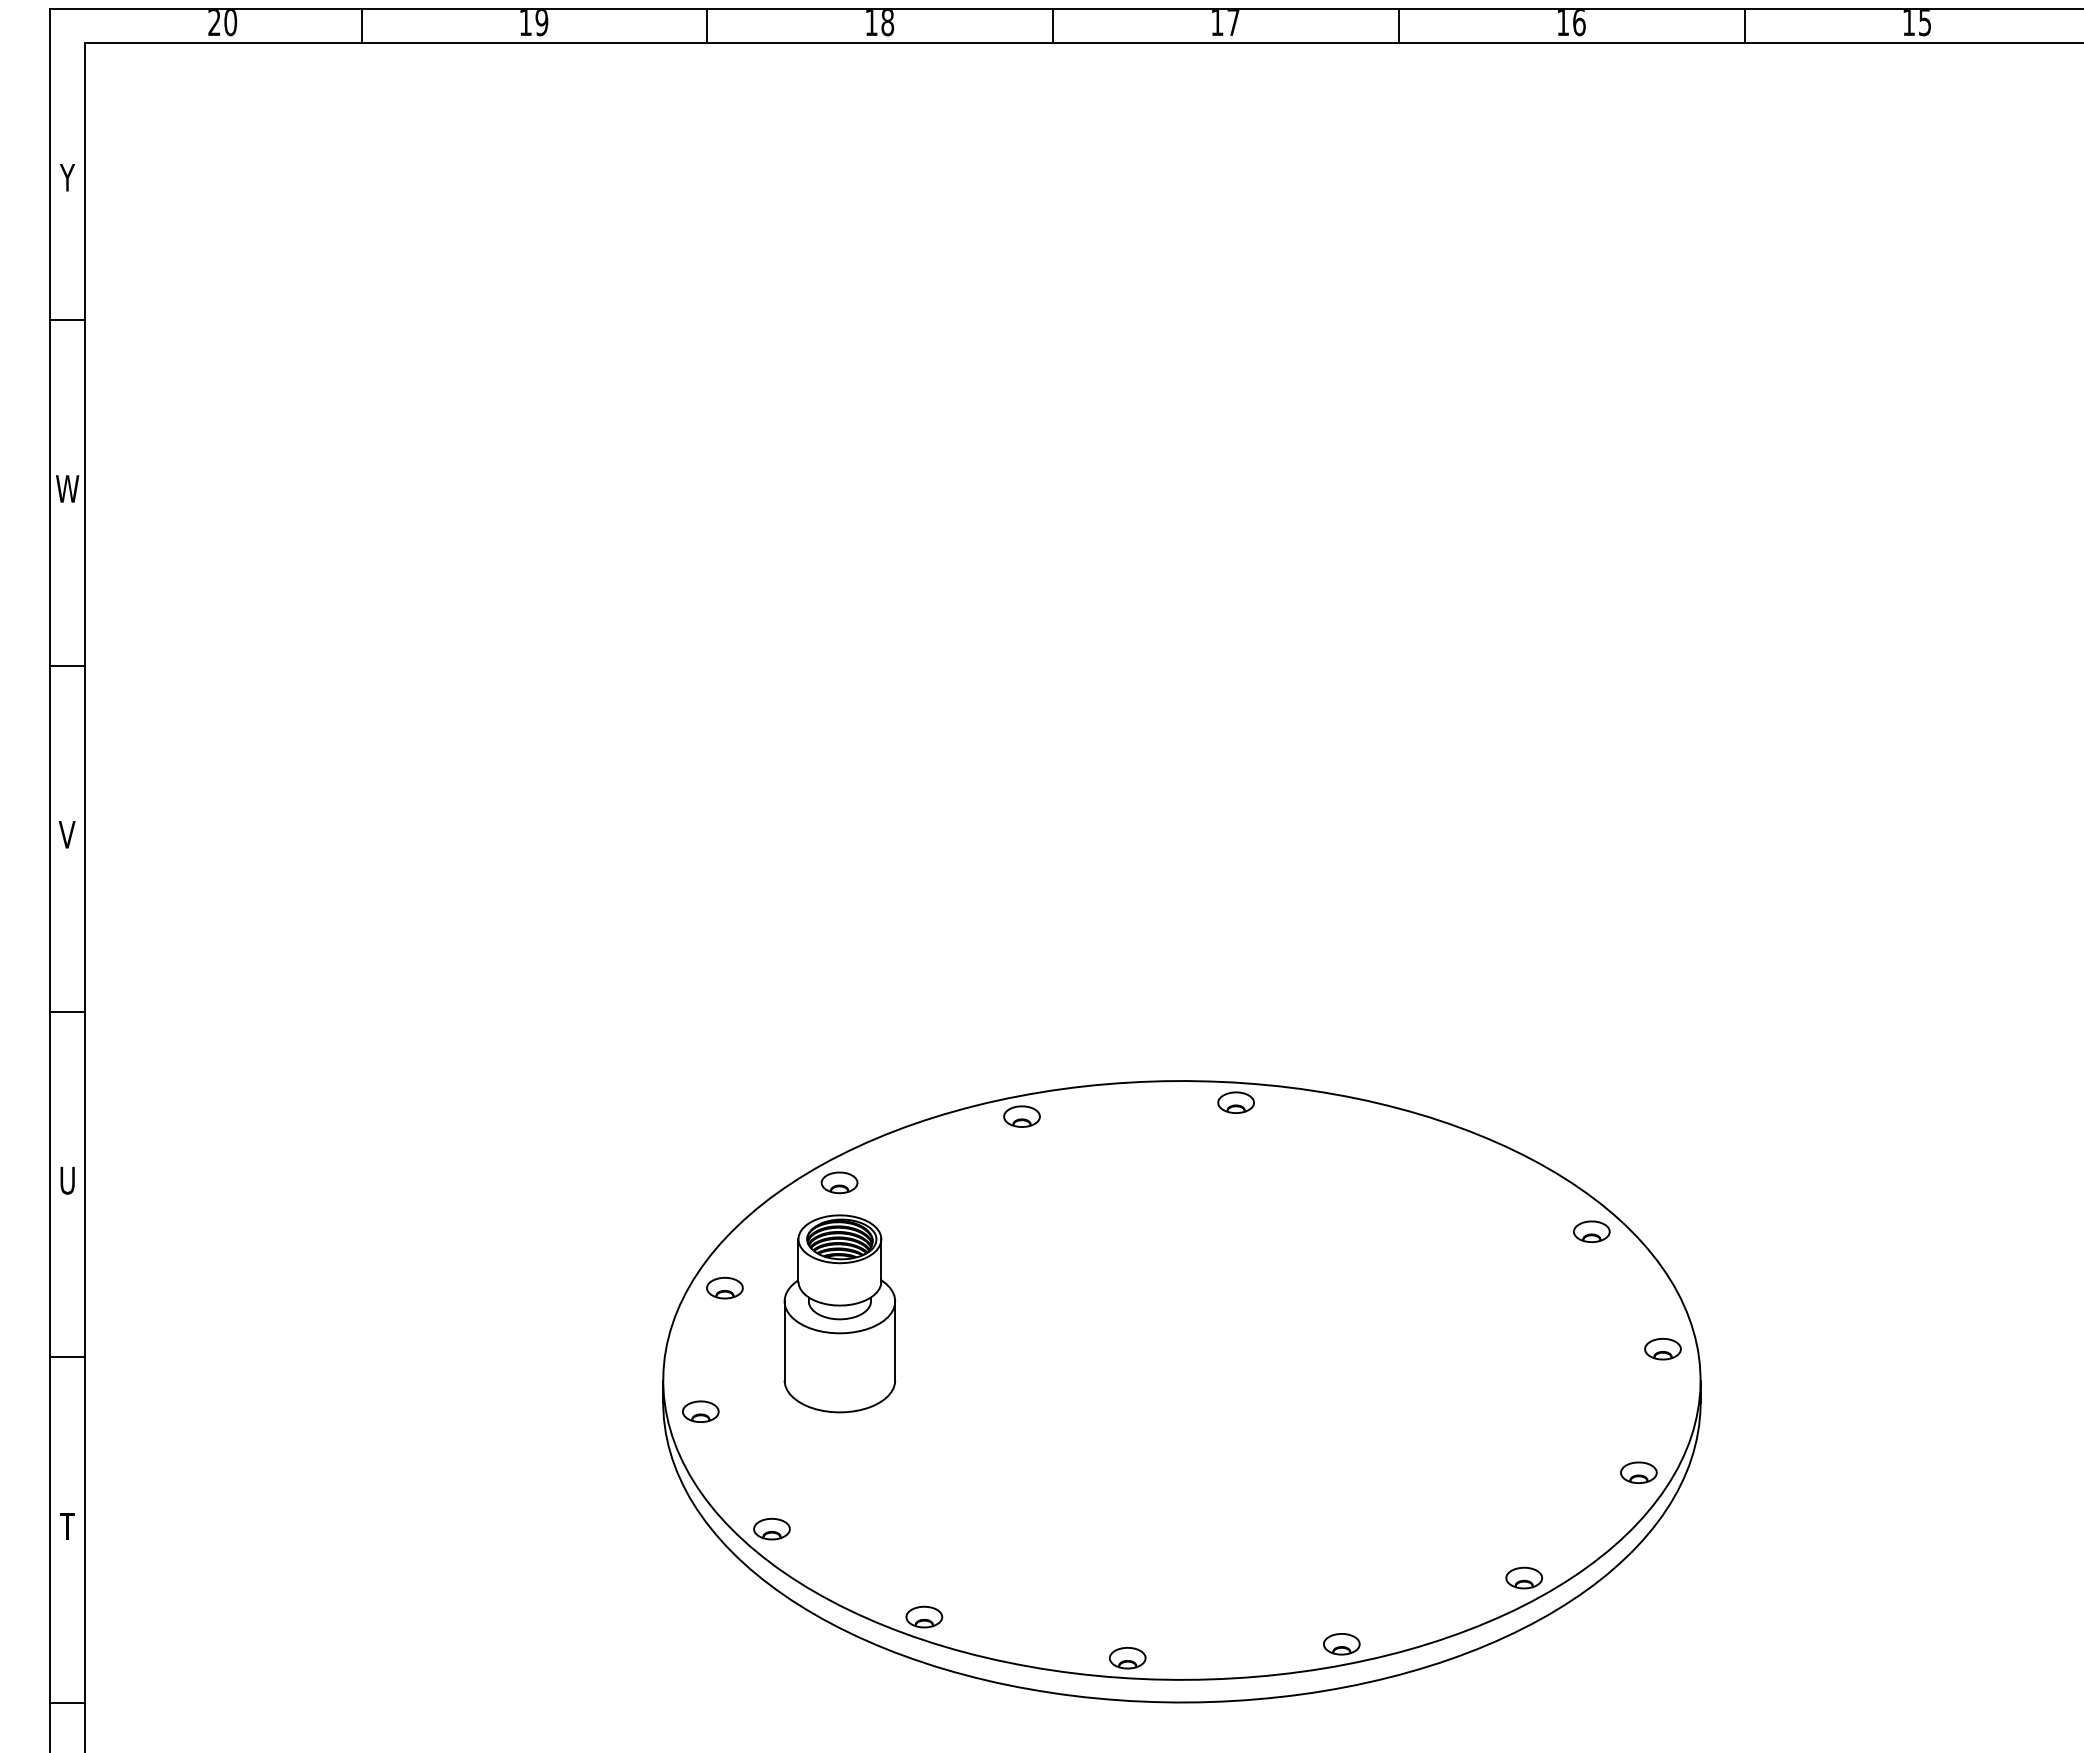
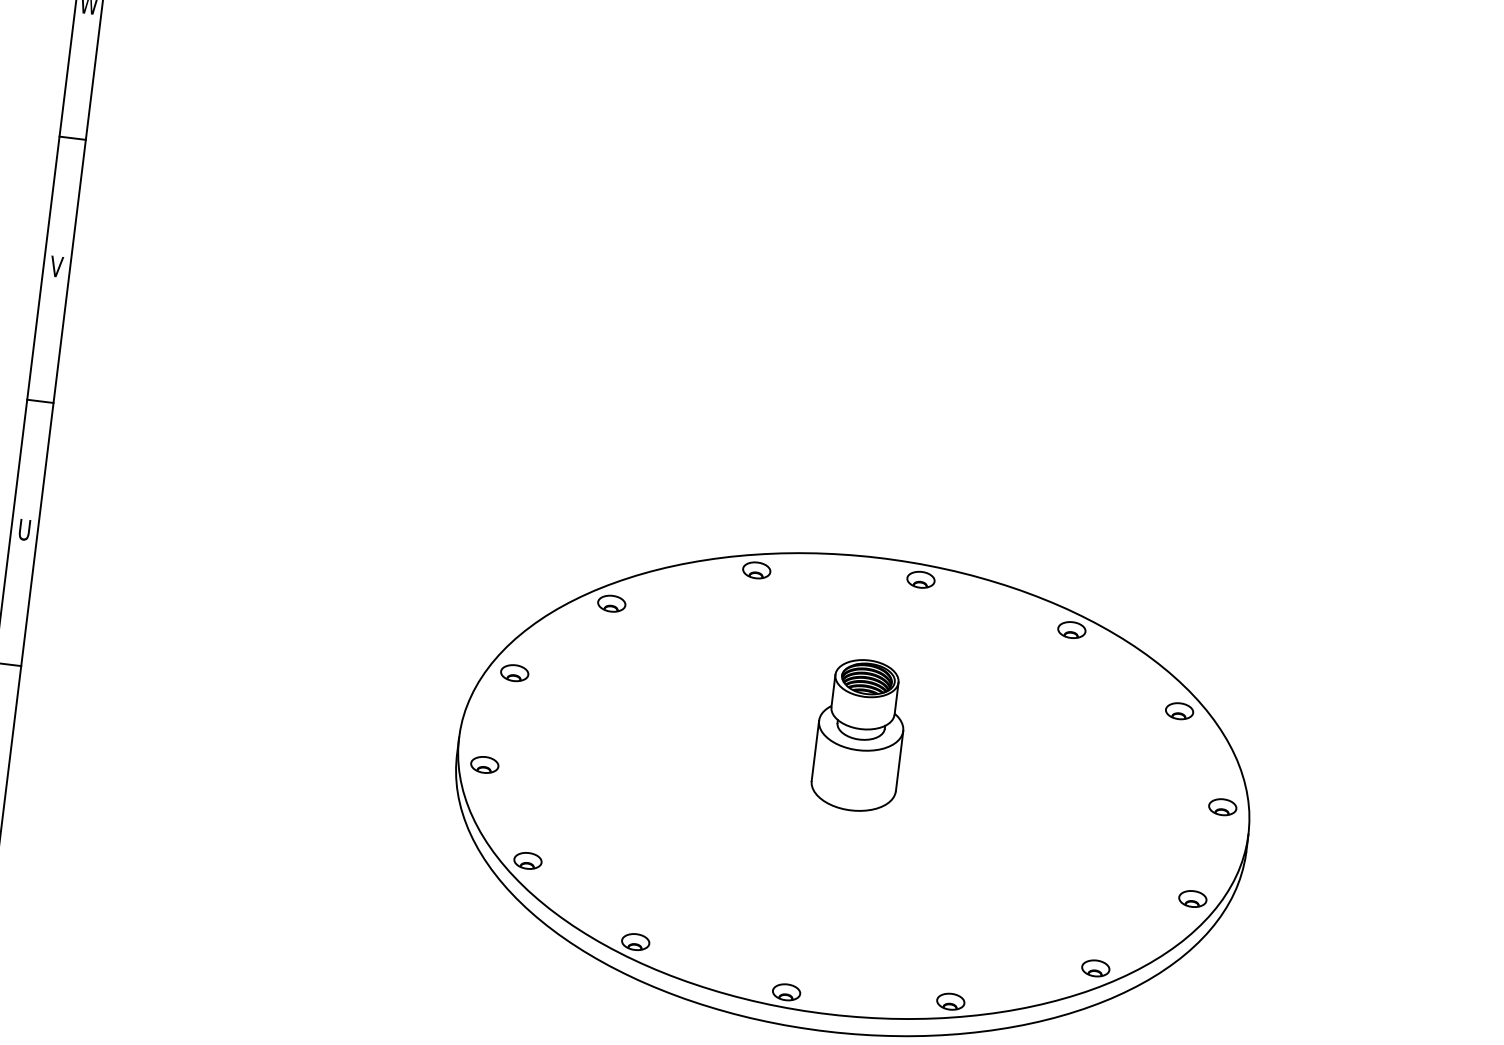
part: (1439, 1143) -> (1071, 629), added
part: (839, 1313) -> (859, 735), moved

